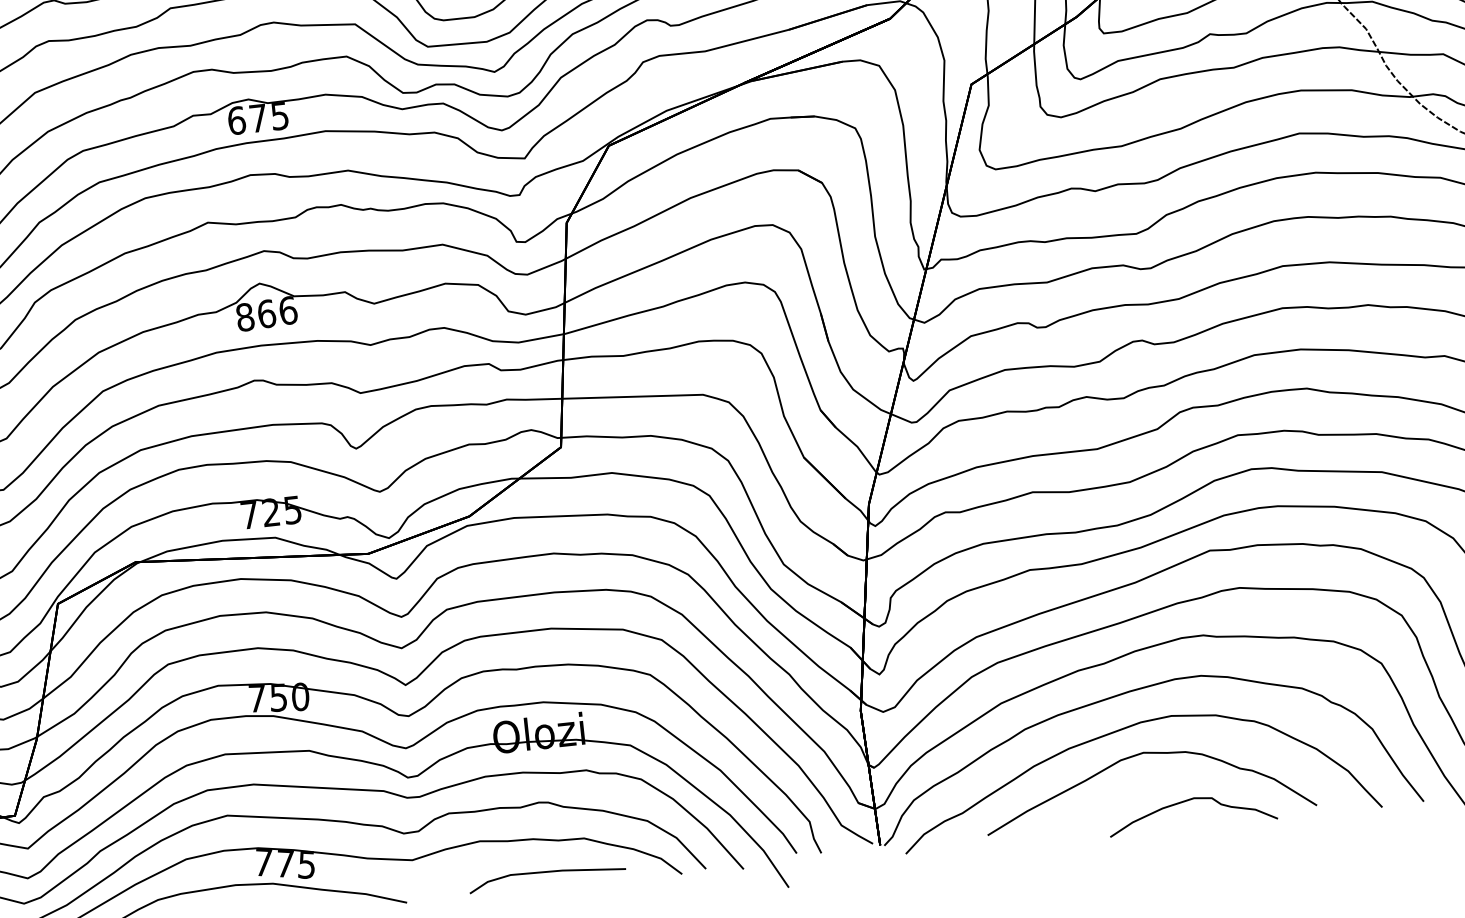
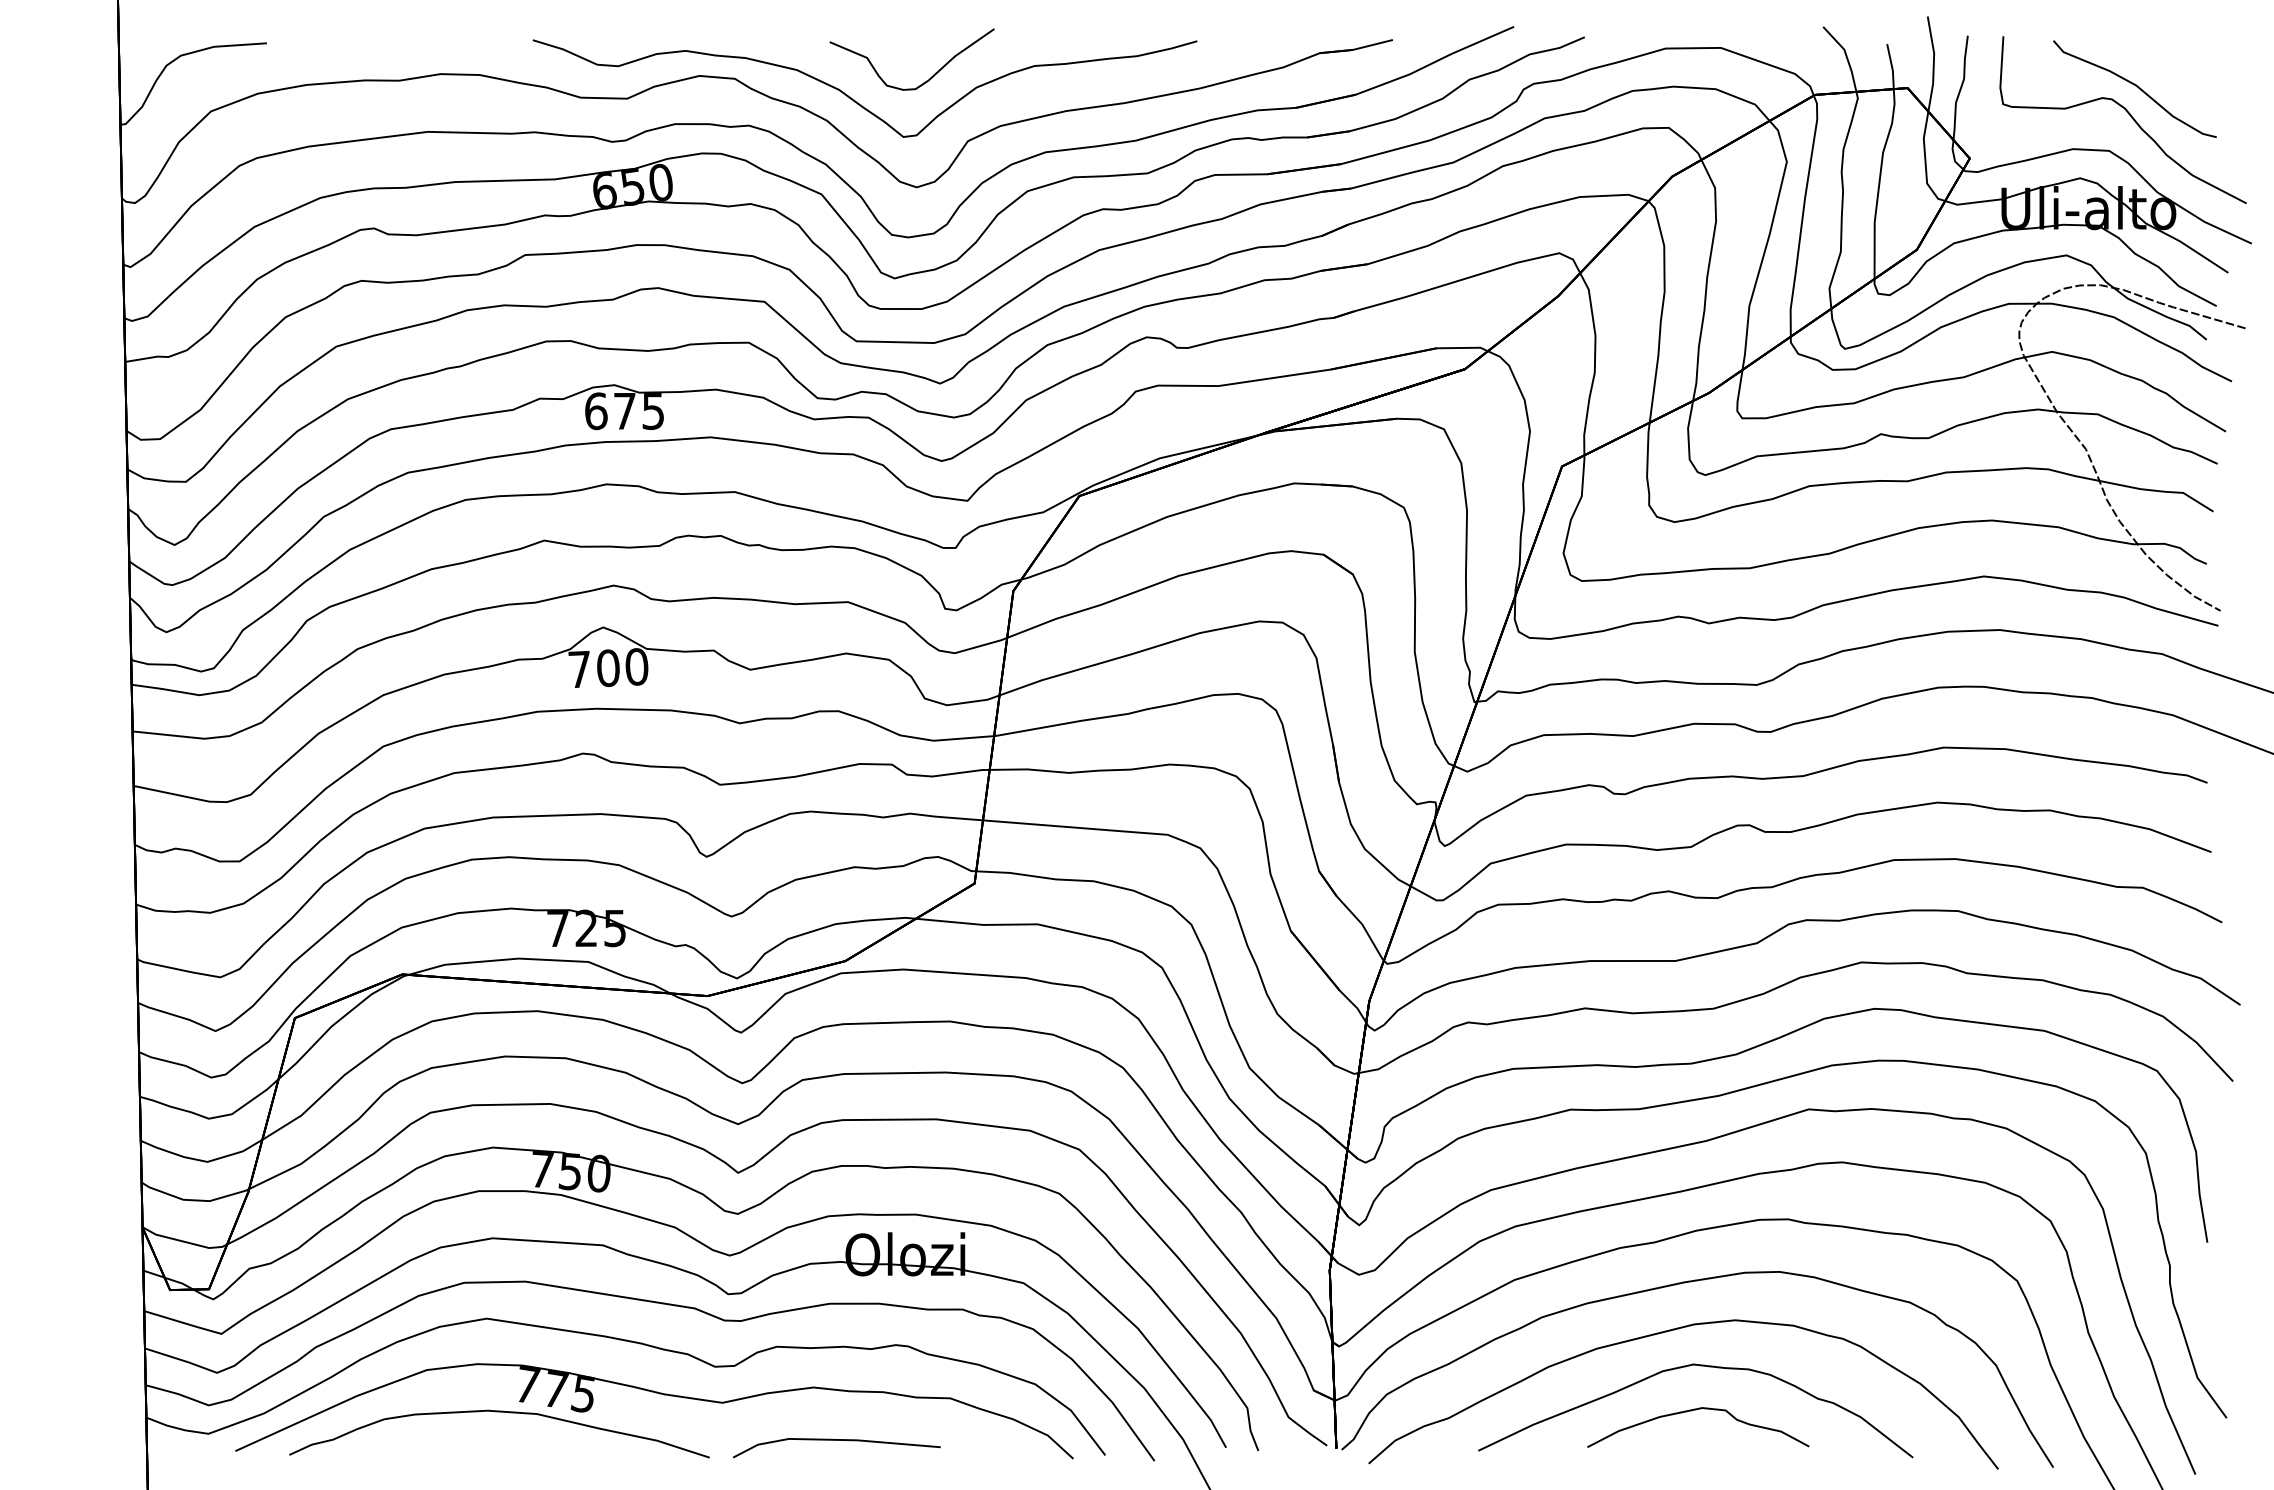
text: (266, 314) -> (608, 668), 866 -> 700
curve: (1189, 800) -> (1696, 1410), moved
line: (546, 872) -> (836, 1440), moved

